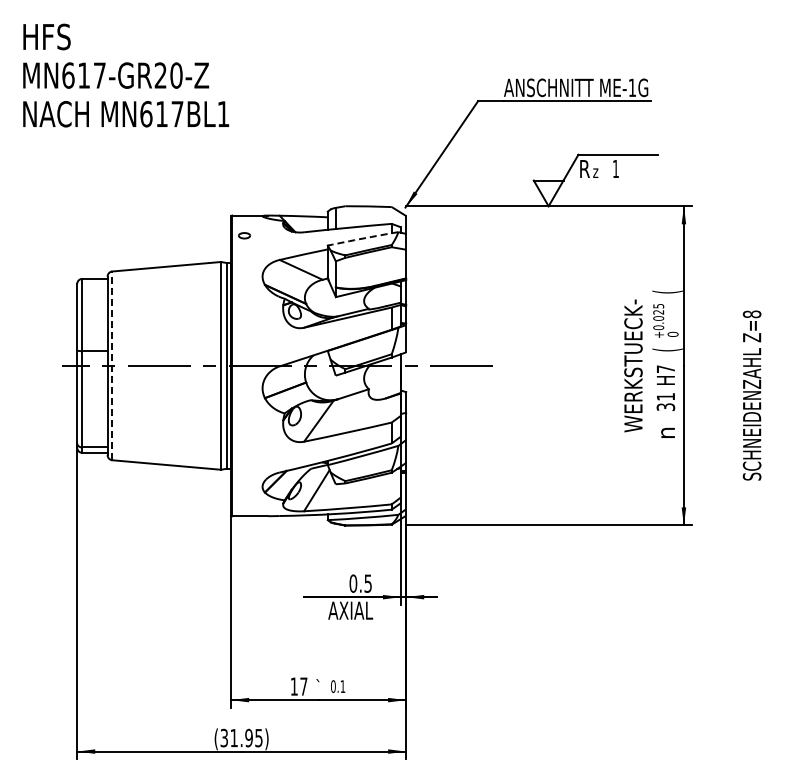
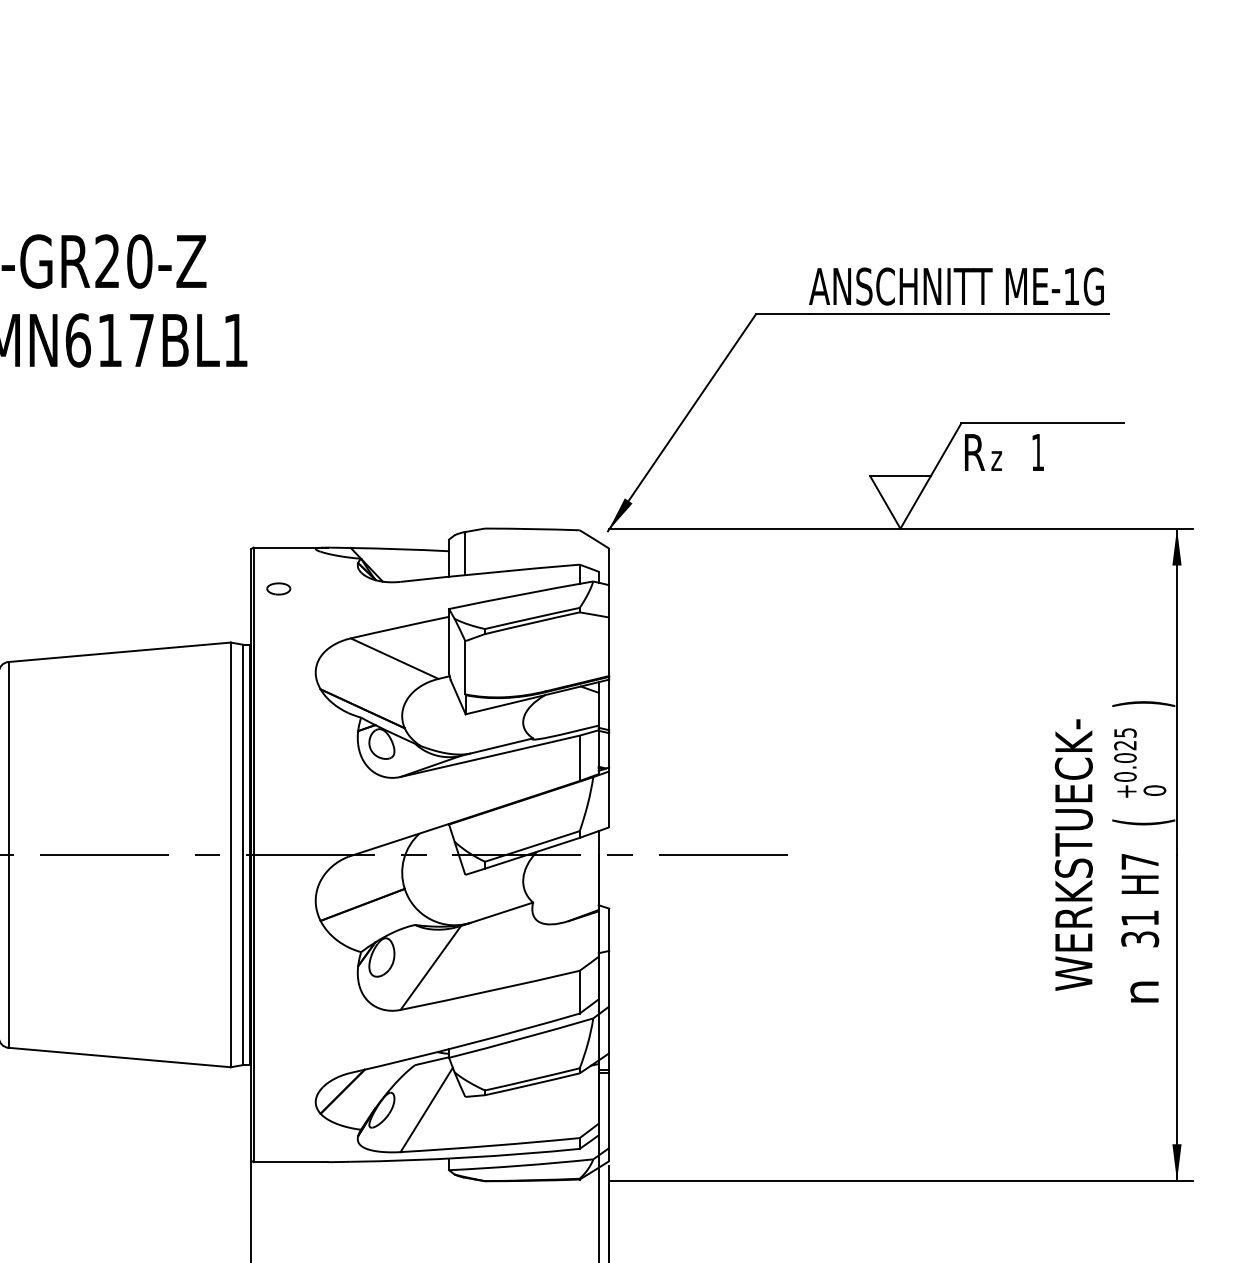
arc: (363, 238) -> (522, 594), dashed -> solid
text: (667, 291) -> (1143, 702), ( -> )
line: (112, 365) -> (8, 854), dashed -> solid

